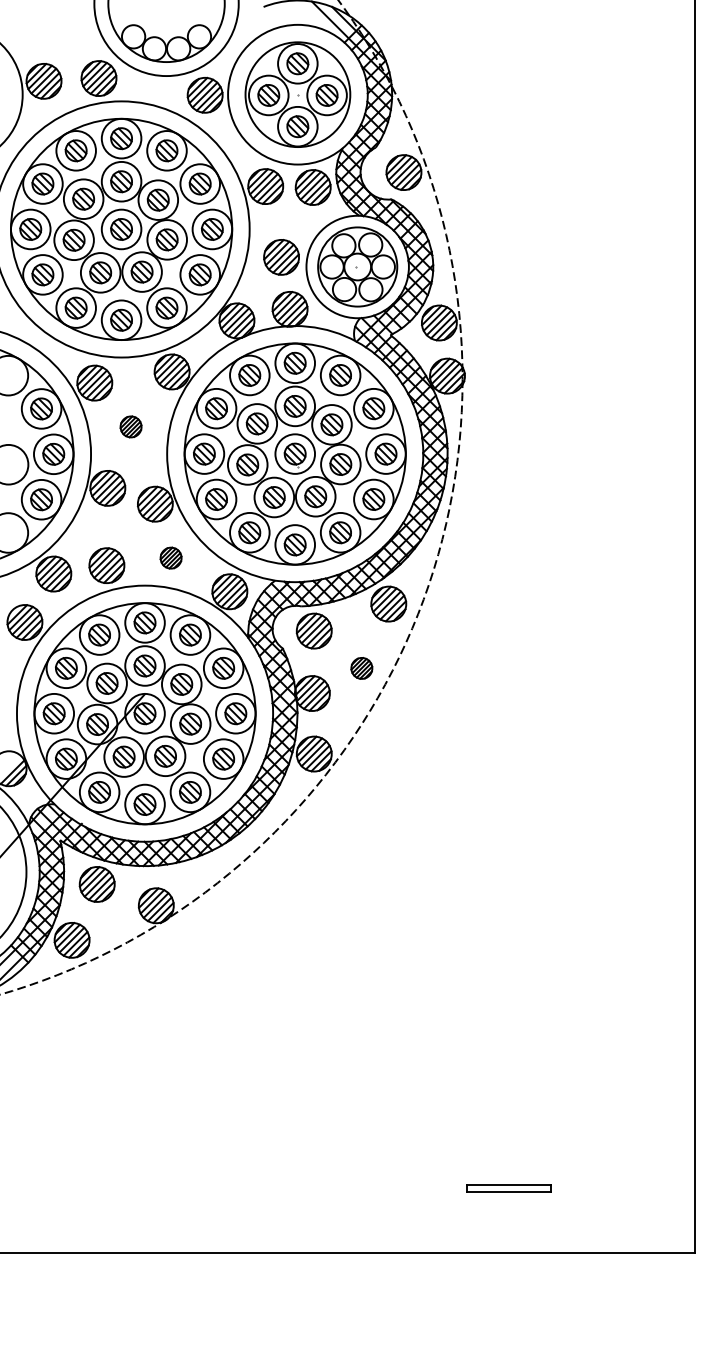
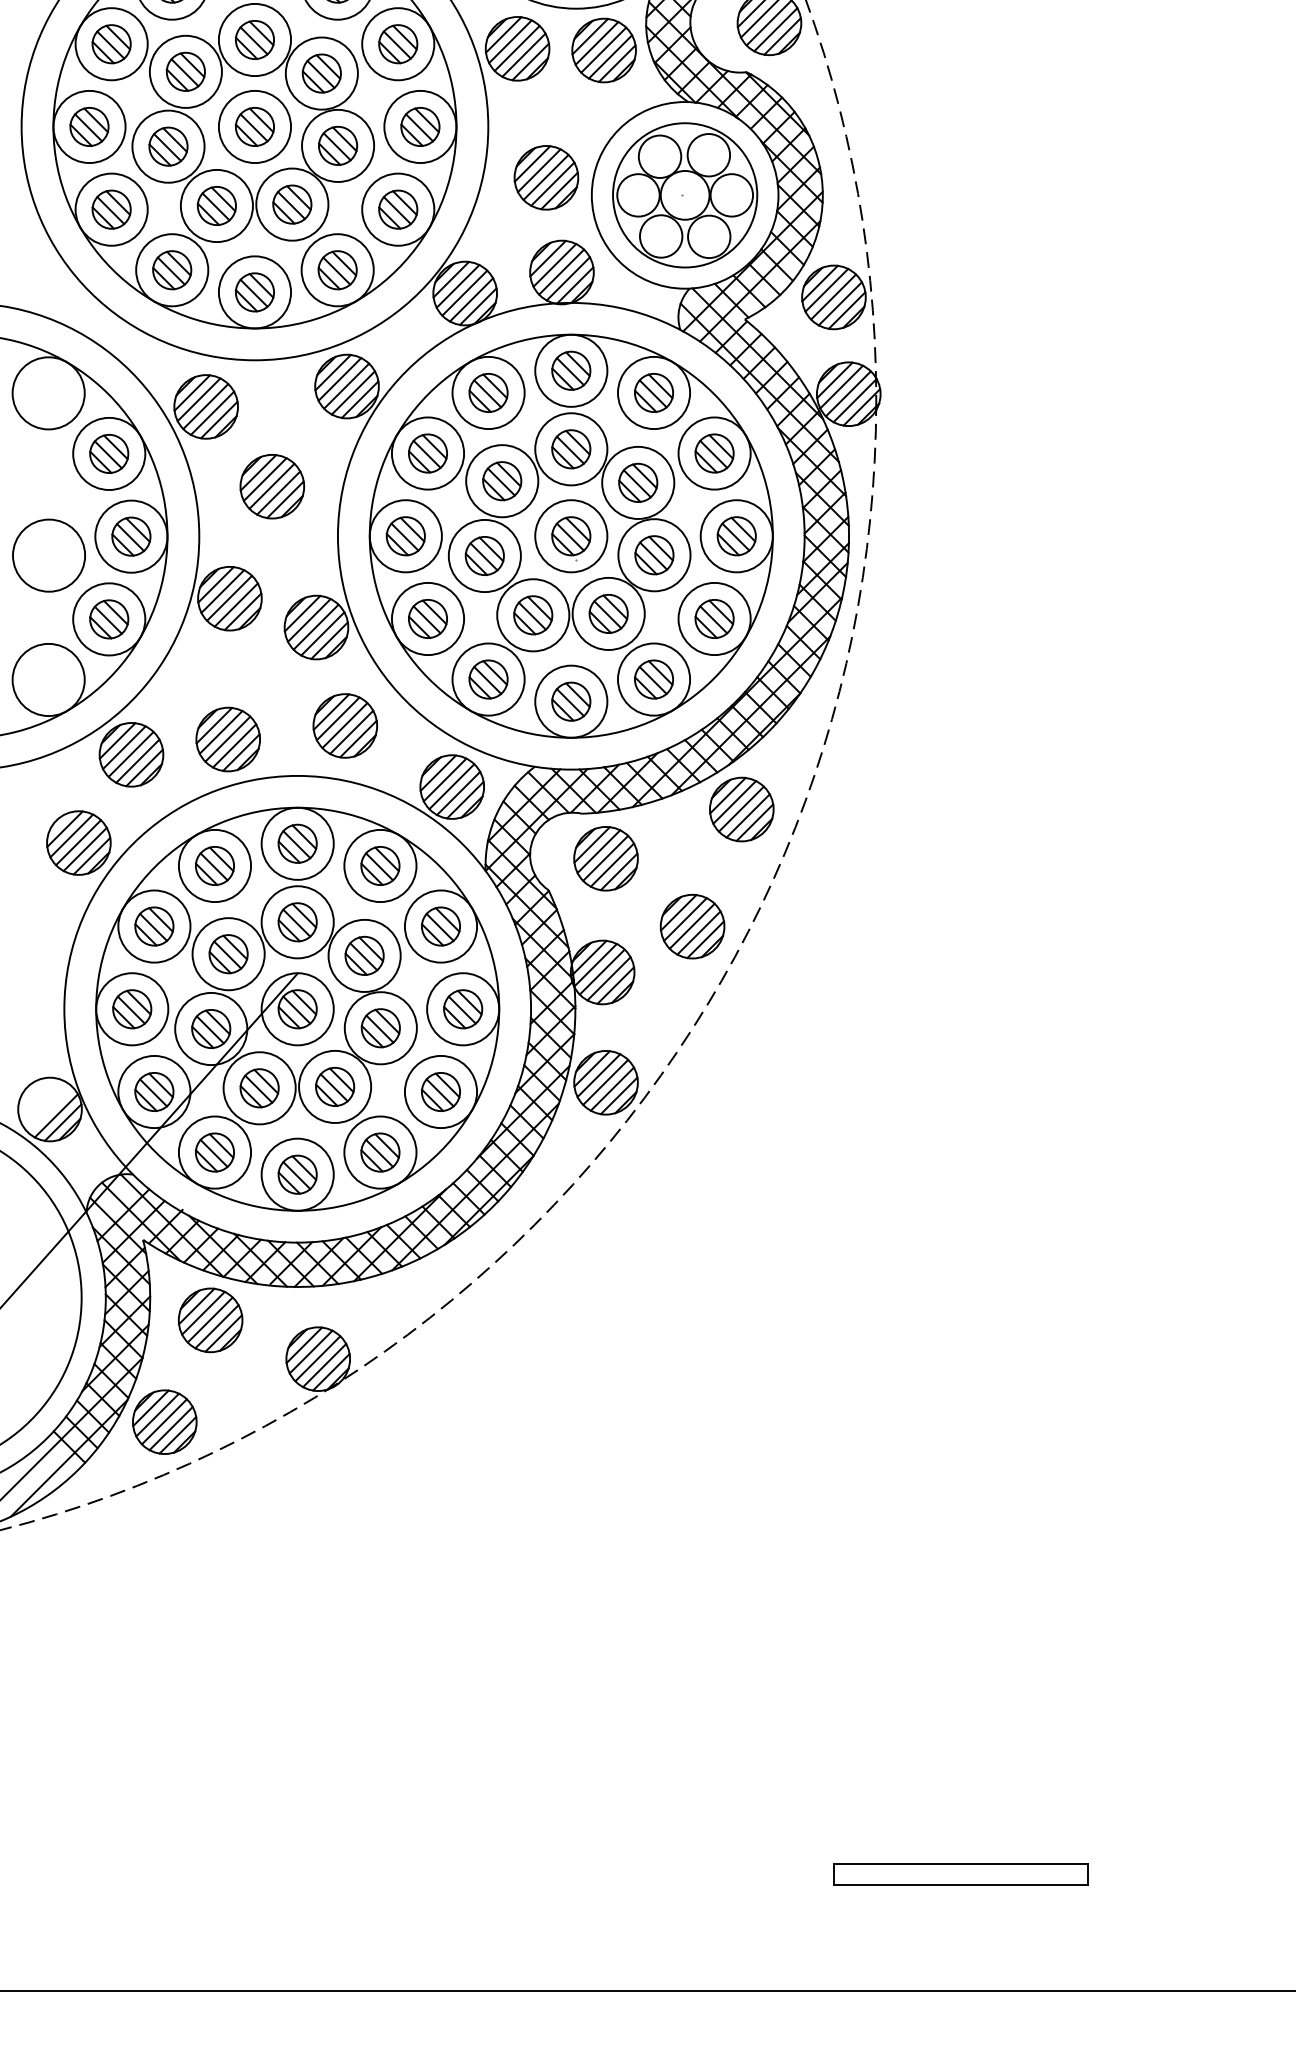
part: (130, 426) -> (271, 485), size x1.67
part: (170, 557) -> (344, 724), size x1.67
part: (361, 668) -> (692, 926), size x1.67
part: (508, 1188) -> (959, 1874), size x1.67

